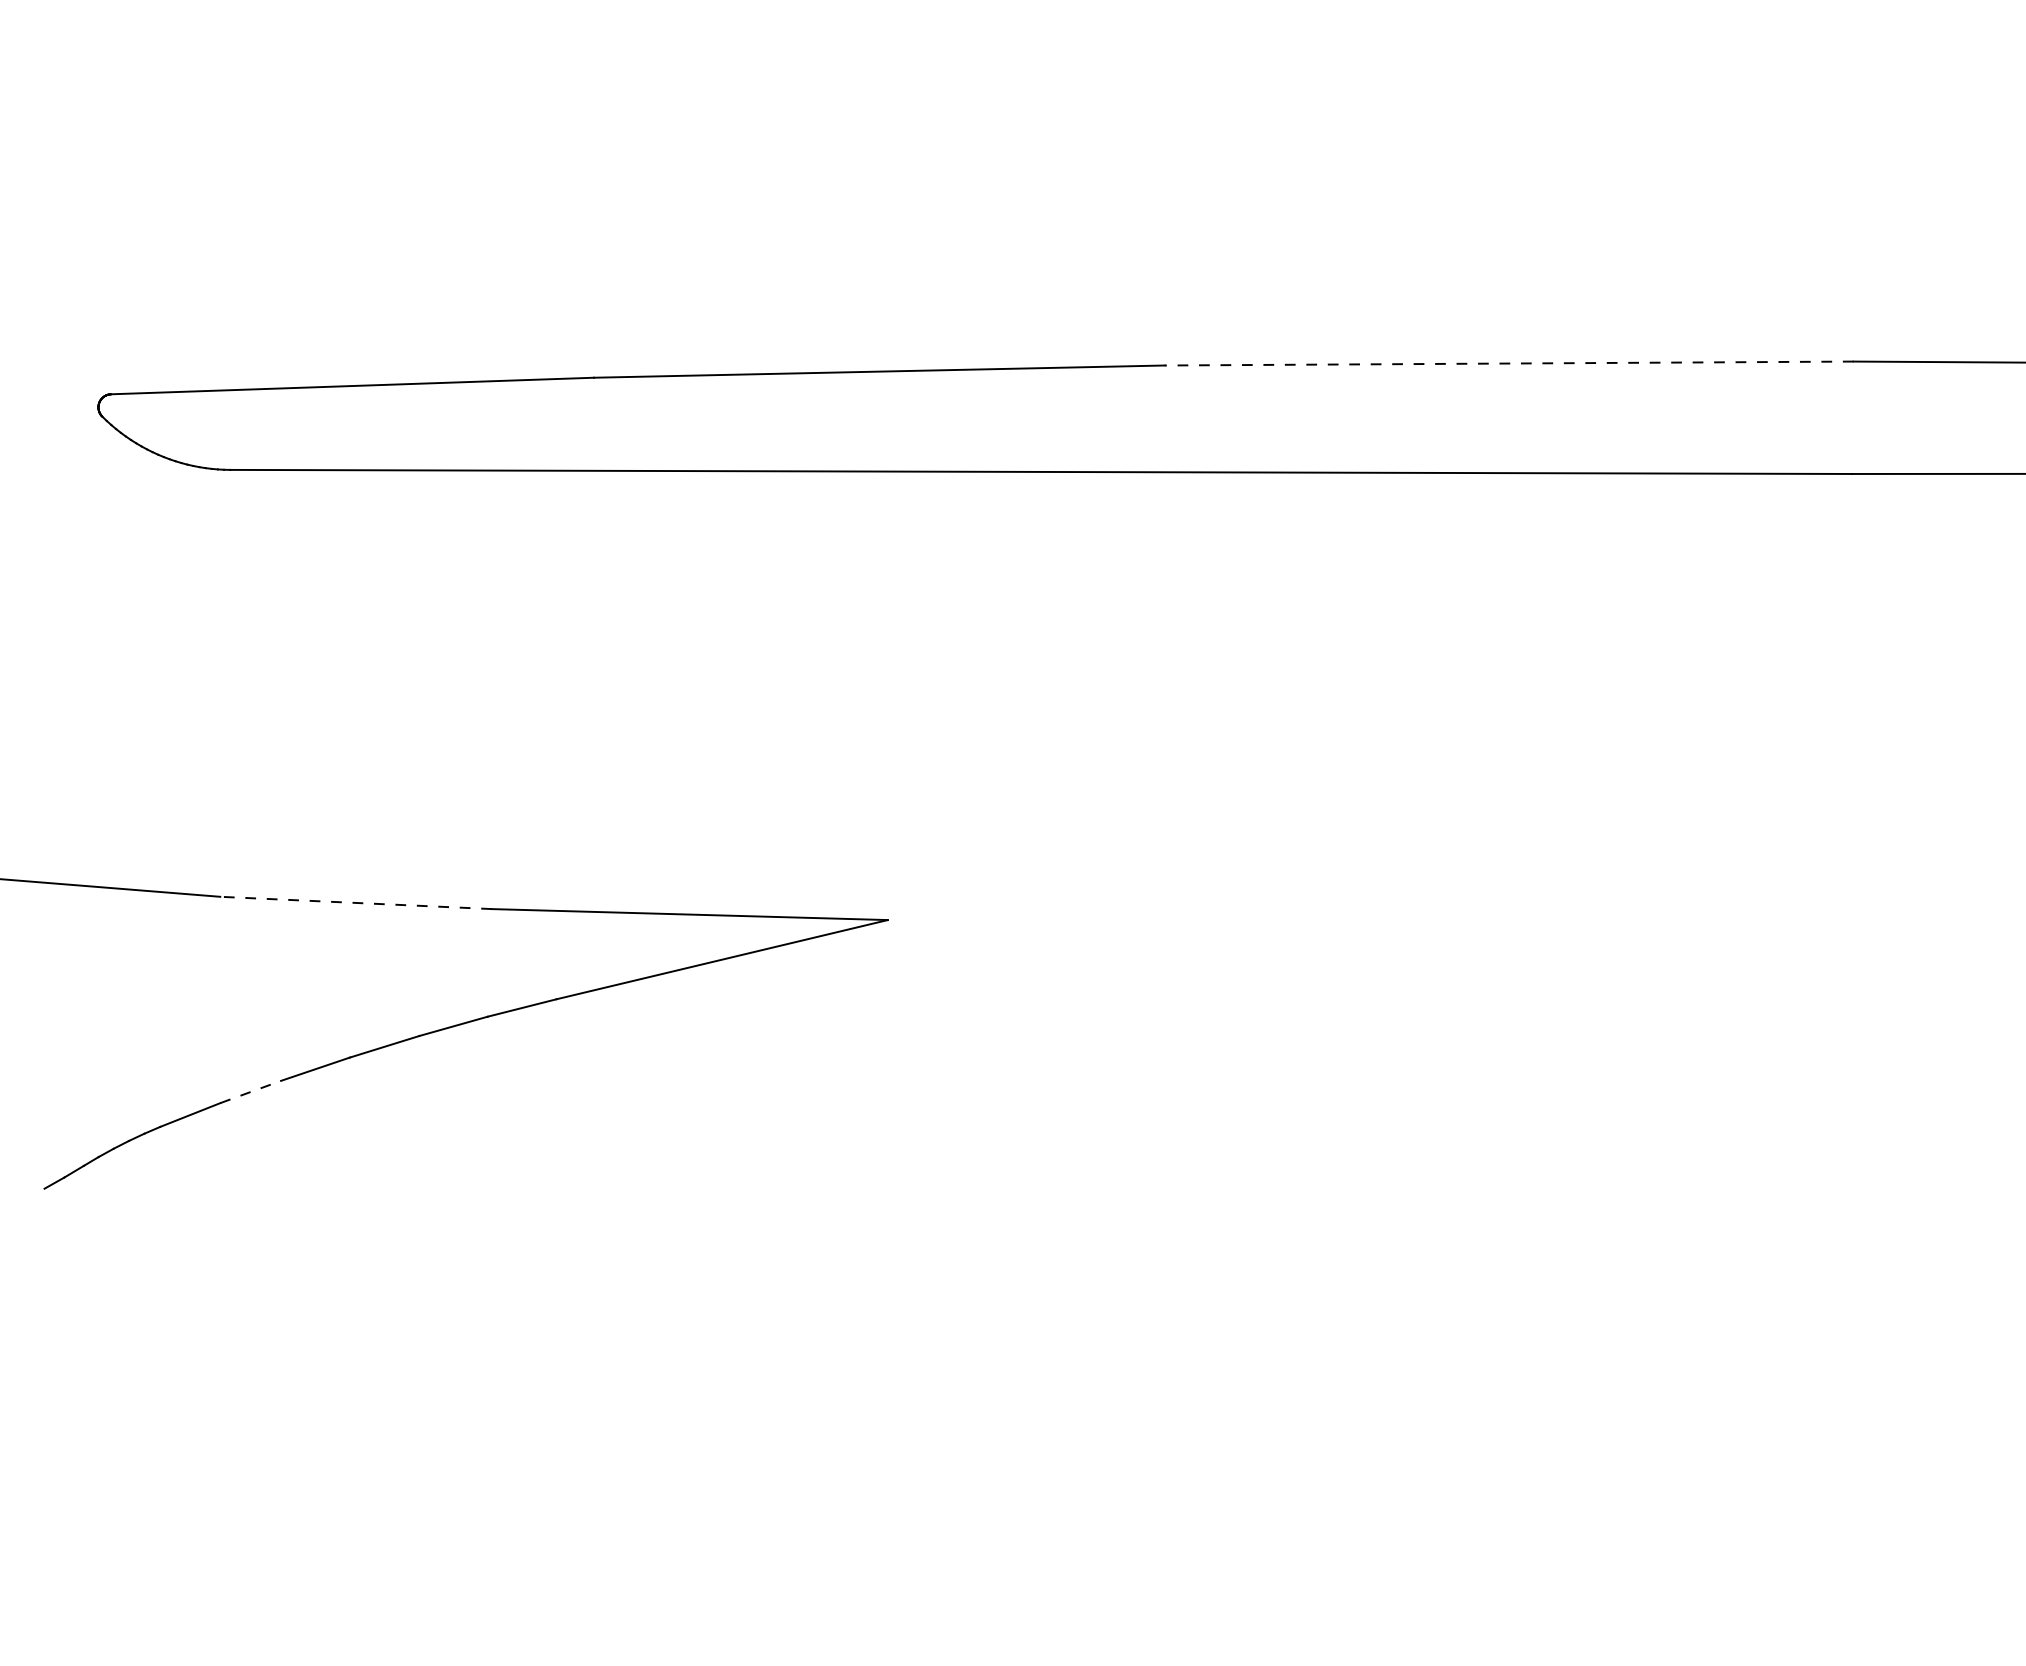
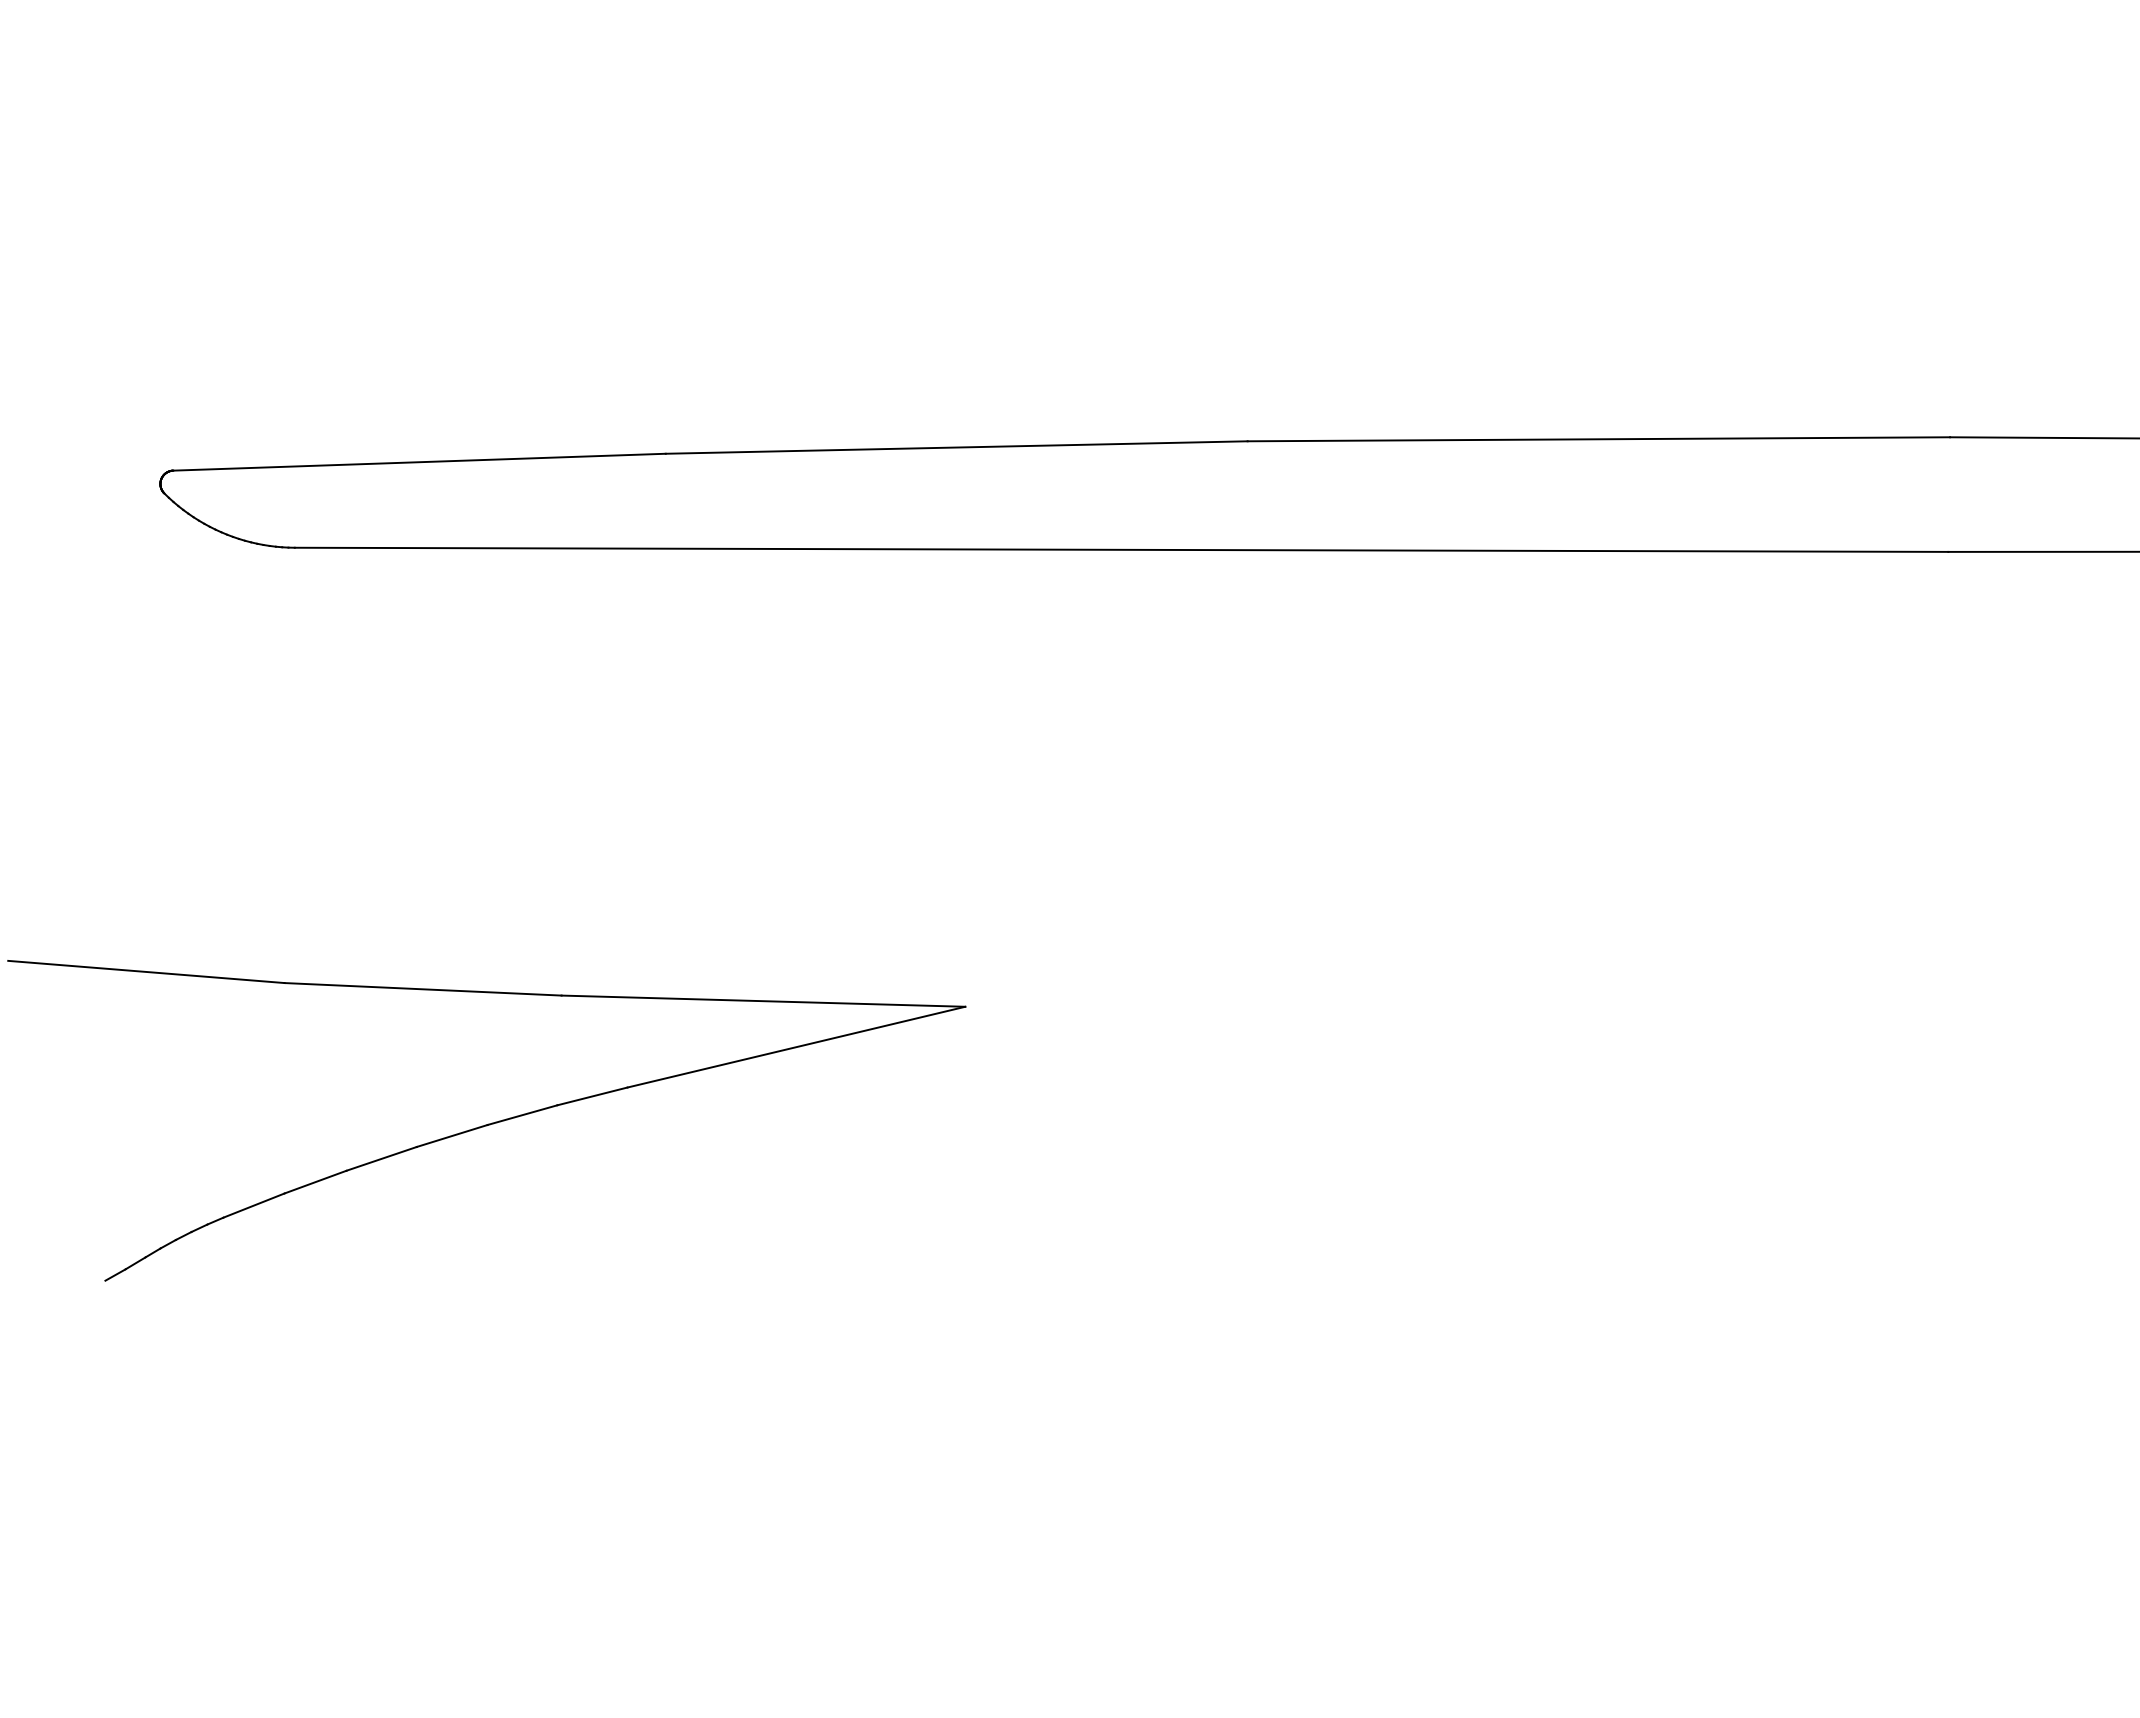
line: (1508, 363) -> (1598, 439), dashed -> solid
line: (356, 903) -> (423, 989), dashed -> solid
line: (250, 1092) -> (315, 1182), dashed -> solid

